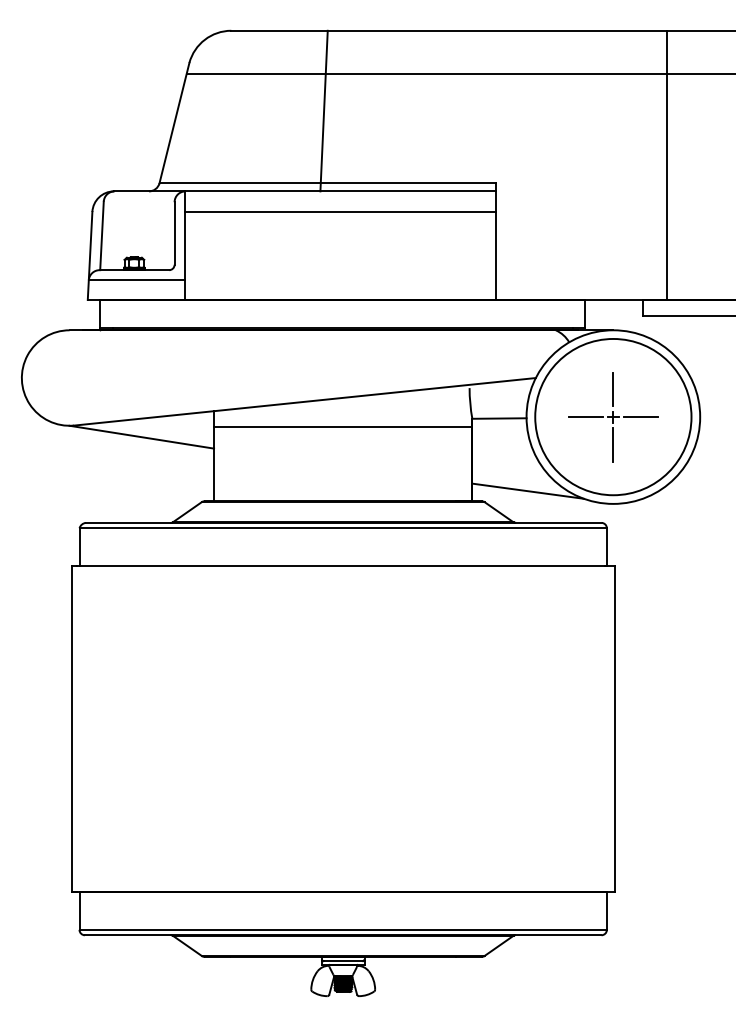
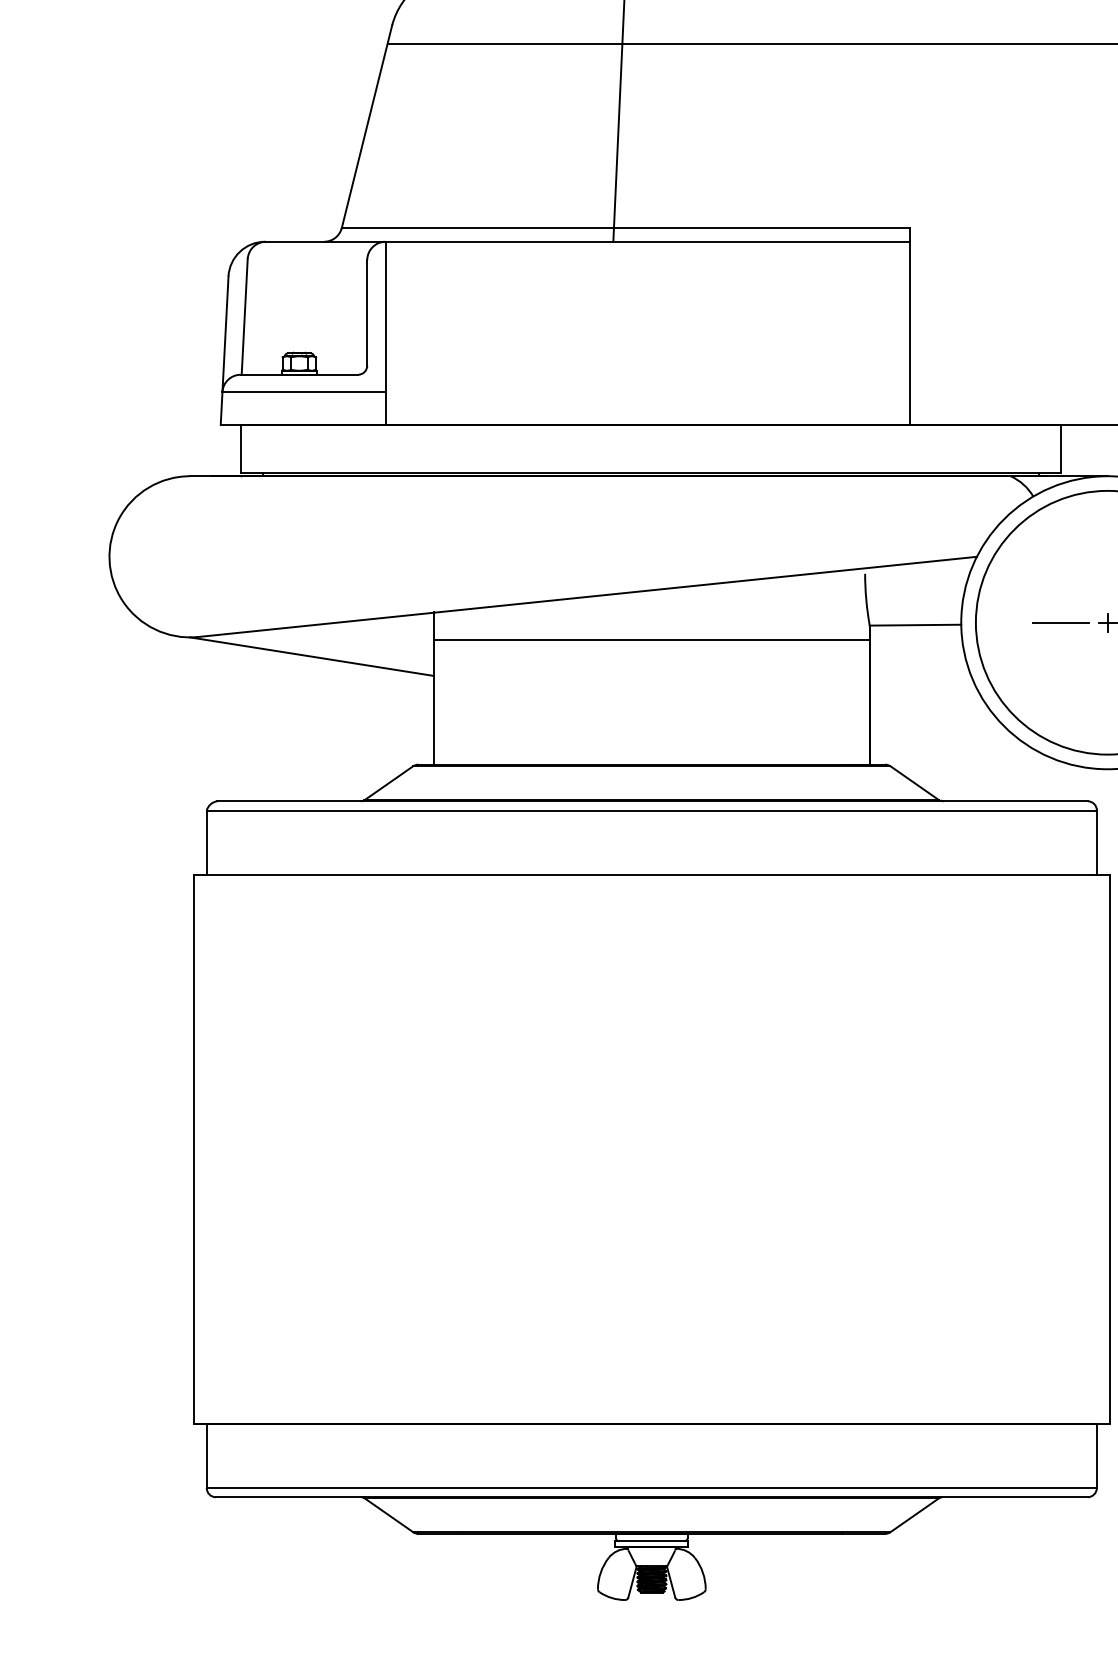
line: (340, 211) -> (647, 275), removed
line: (613, 389) -> (1107, 576), removed
line: (613, 444) -> (1107, 668), removed
line: (527, 490) -> (962, 746), removed

